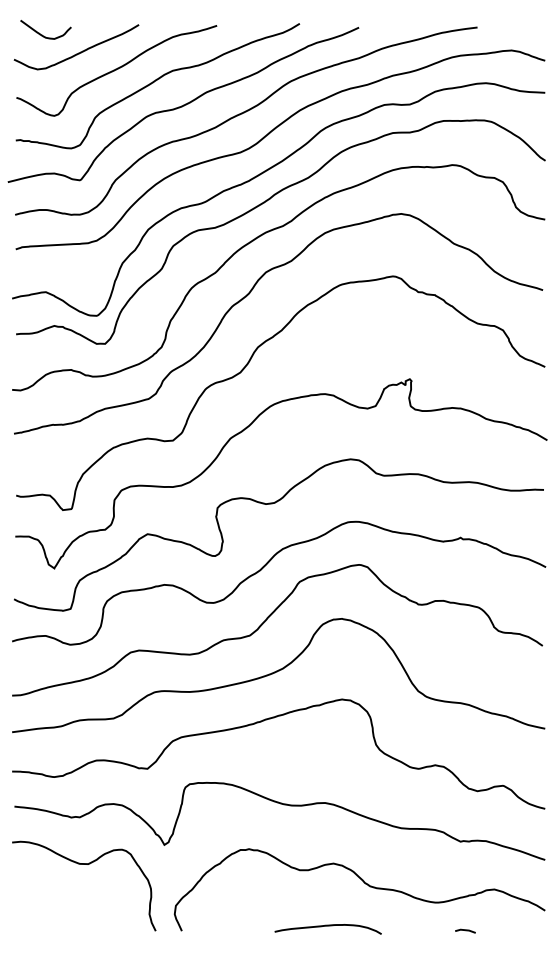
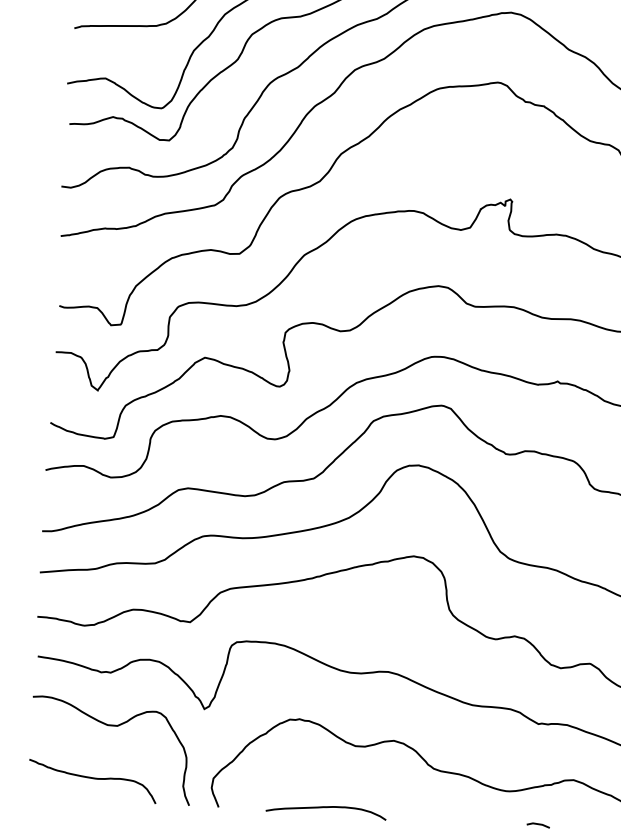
curve: (69, 912) -> (93, 779), added
curve: (327, 926) -> (325, 808), moved

